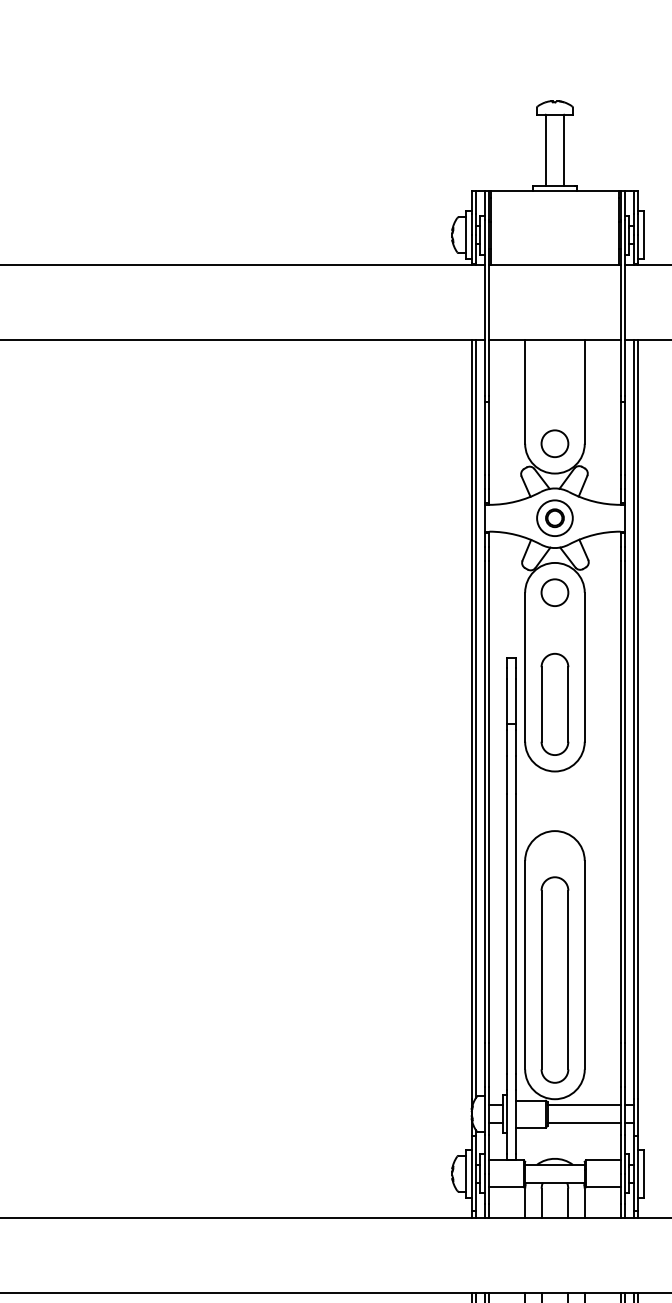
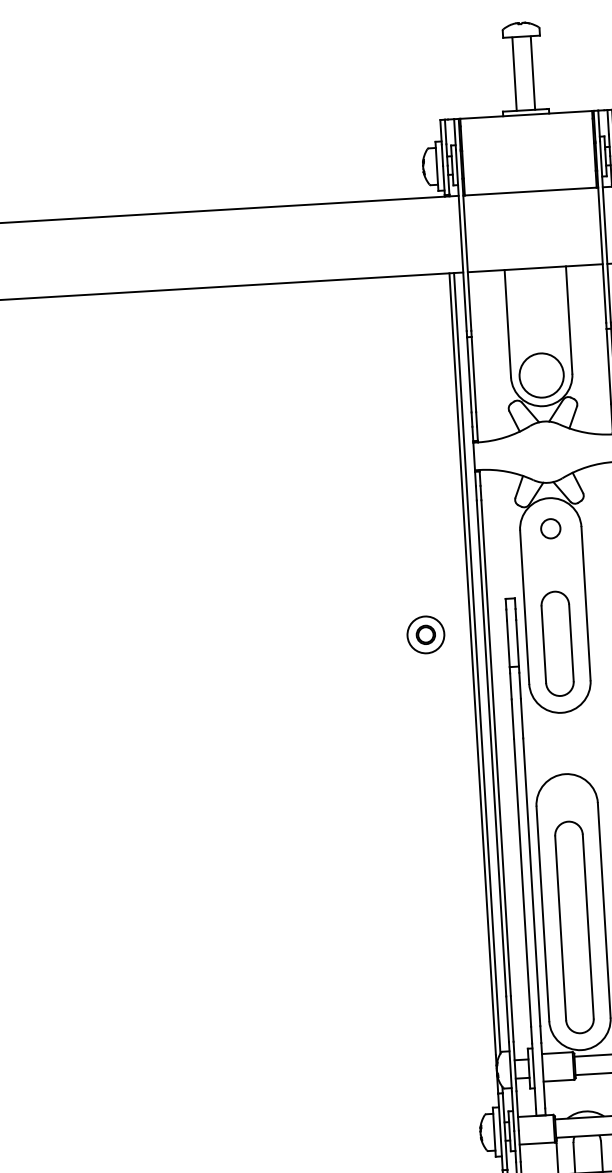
circle: (554, 443) -> (541, 375), size x1.6
part: (554, 517) -> (425, 634), moved
circle: (554, 592) -> (550, 528), size x0.7

